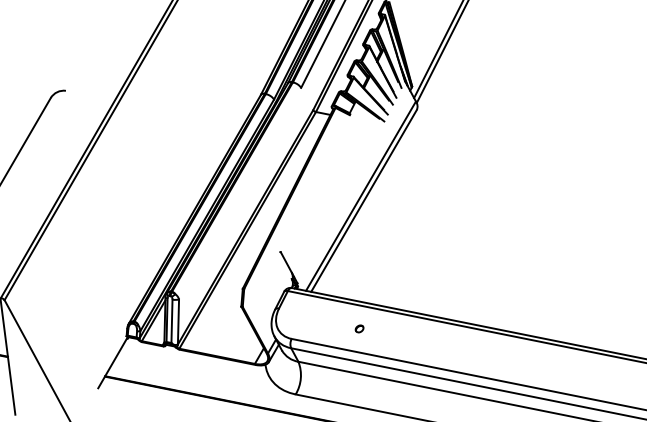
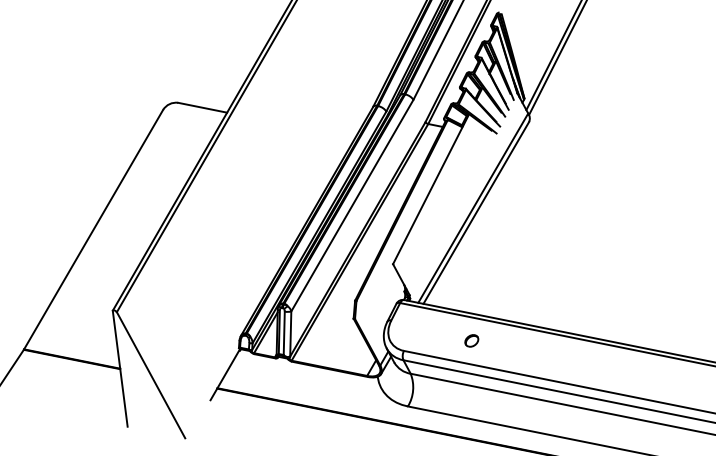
line: (90, 95) -> (202, 107), added
line: (318, 177) -> (430, 189), added
line: (240, 193) -> (352, 205), added
part: (359, 328) -> (471, 340), size x1.67

